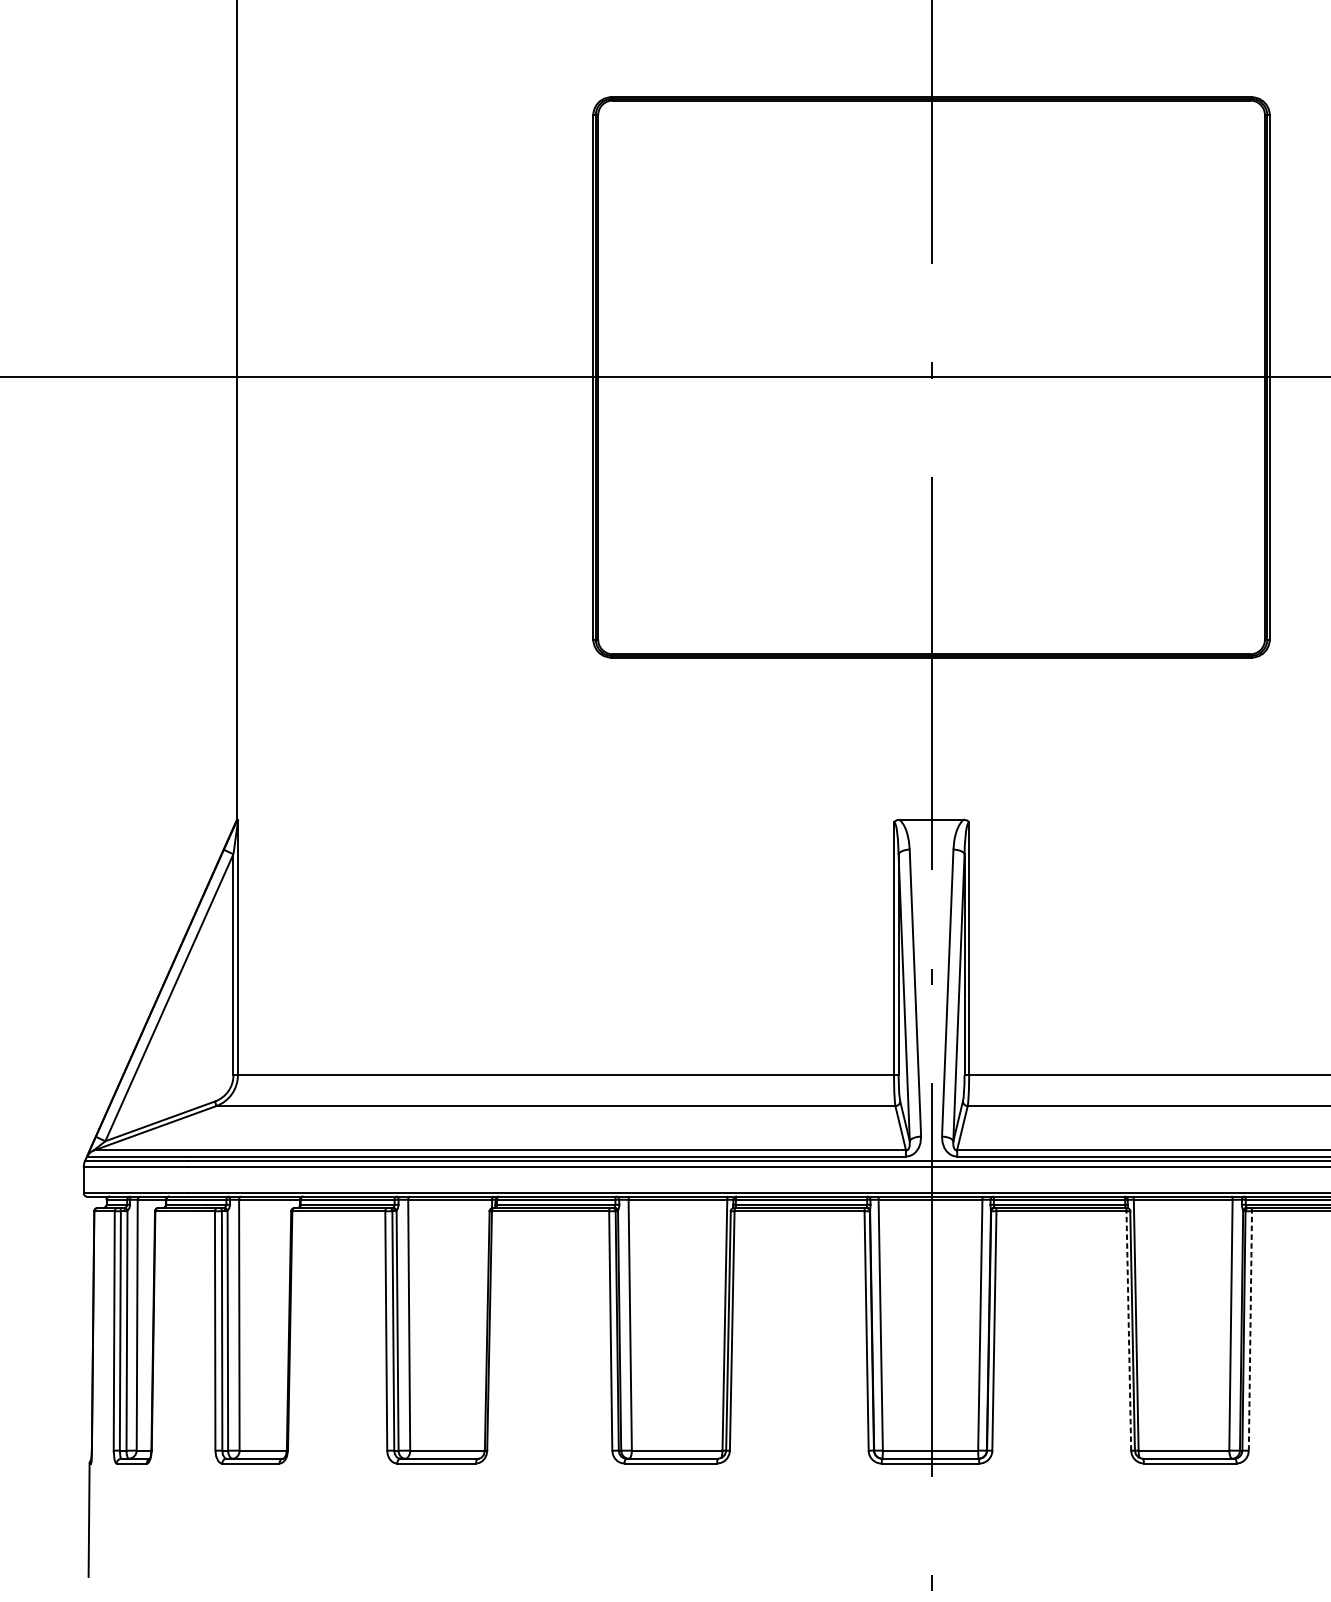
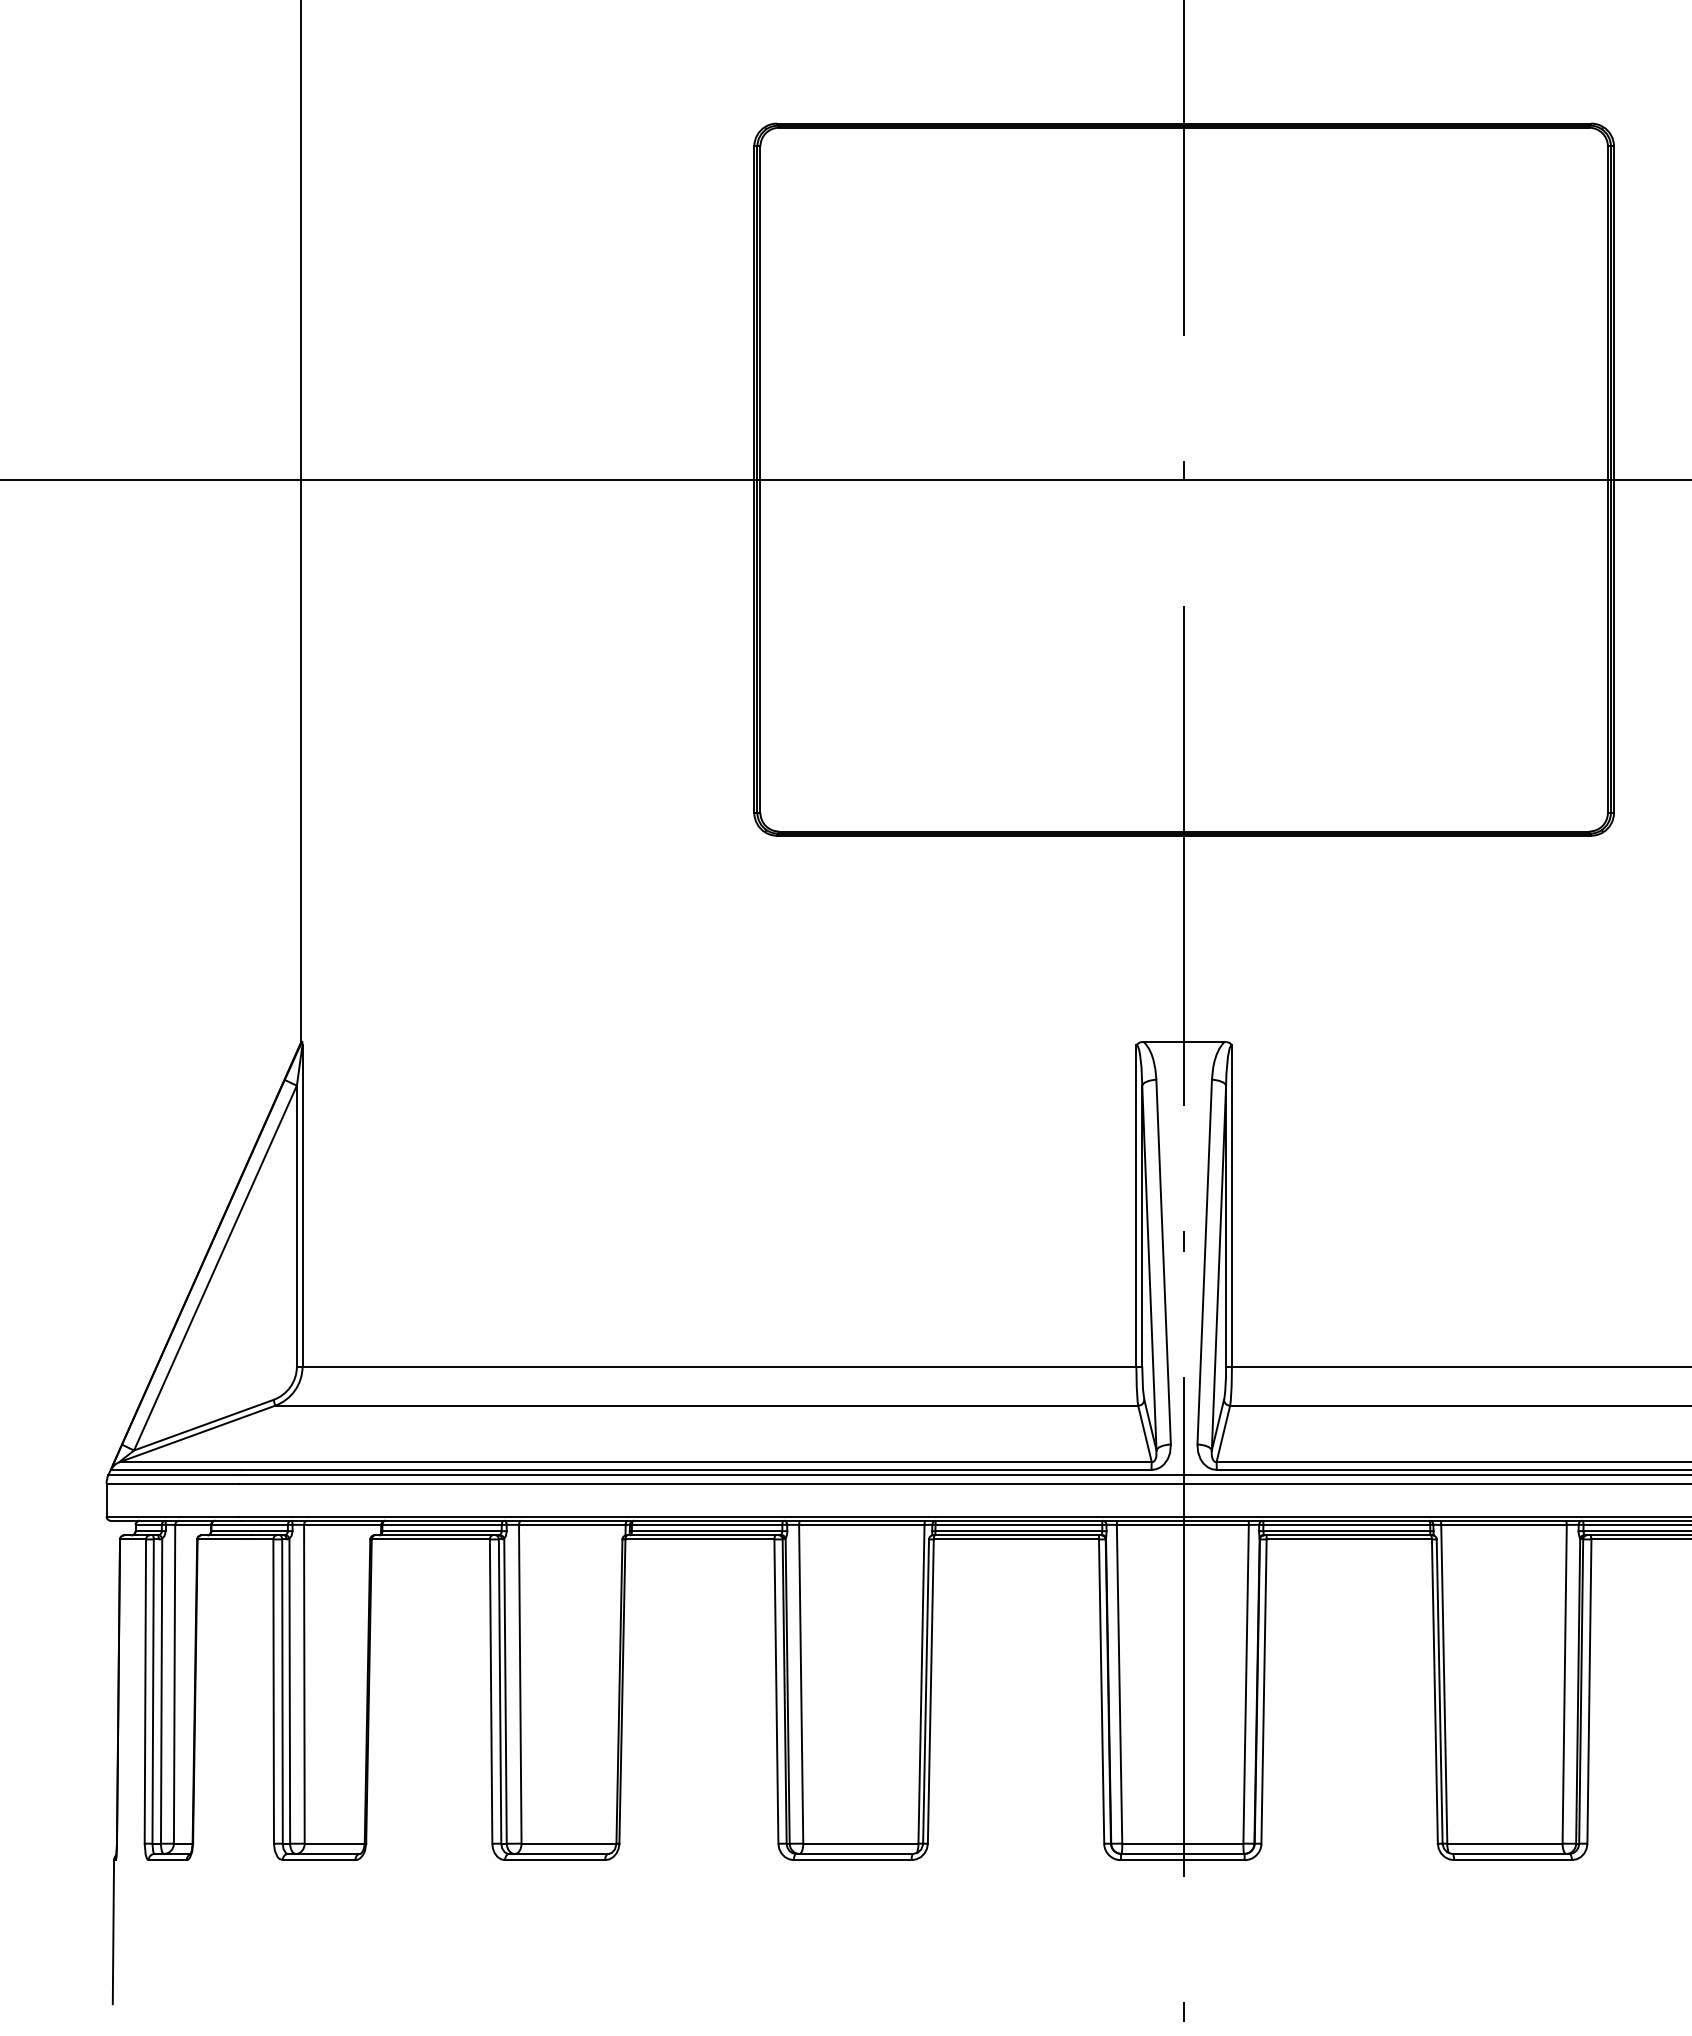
line: (1128, 1330) -> (1434, 1691), dashed -> solid
line: (1250, 1330) -> (1589, 1691), dashed -> solid

